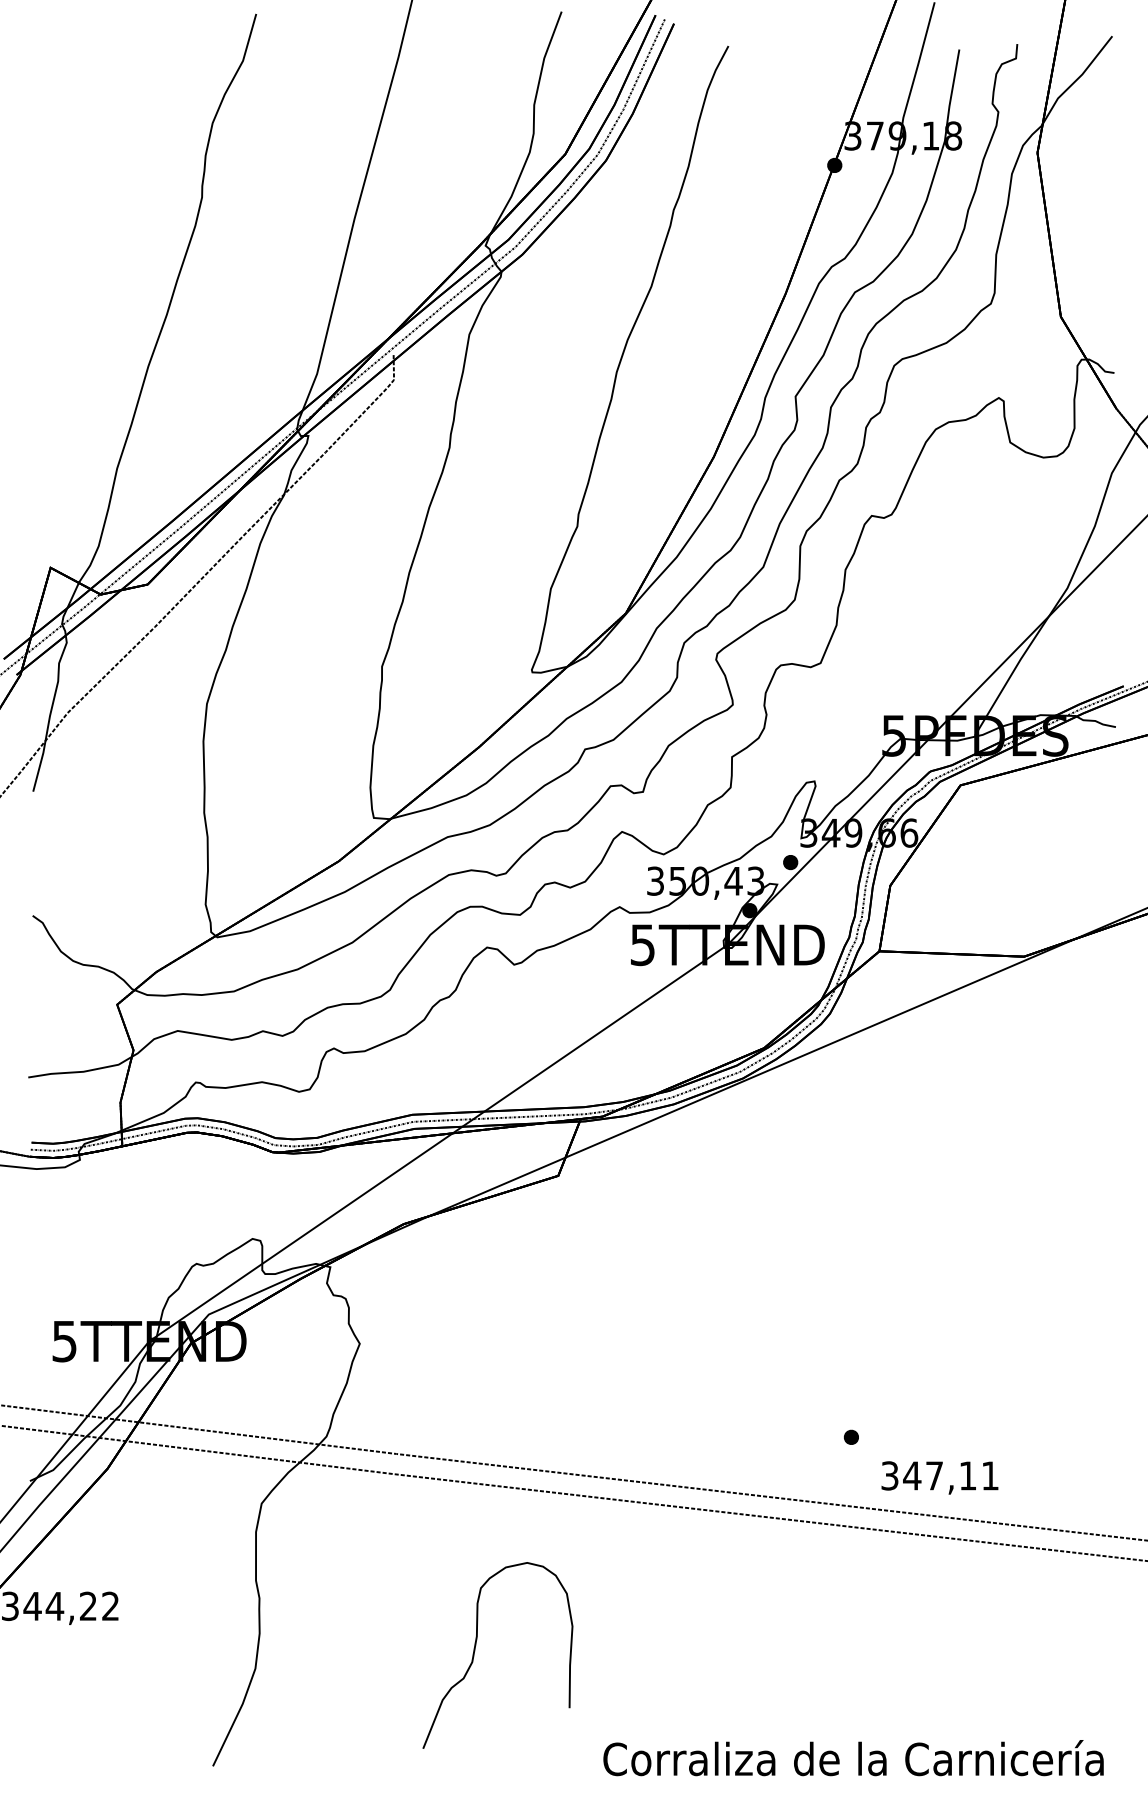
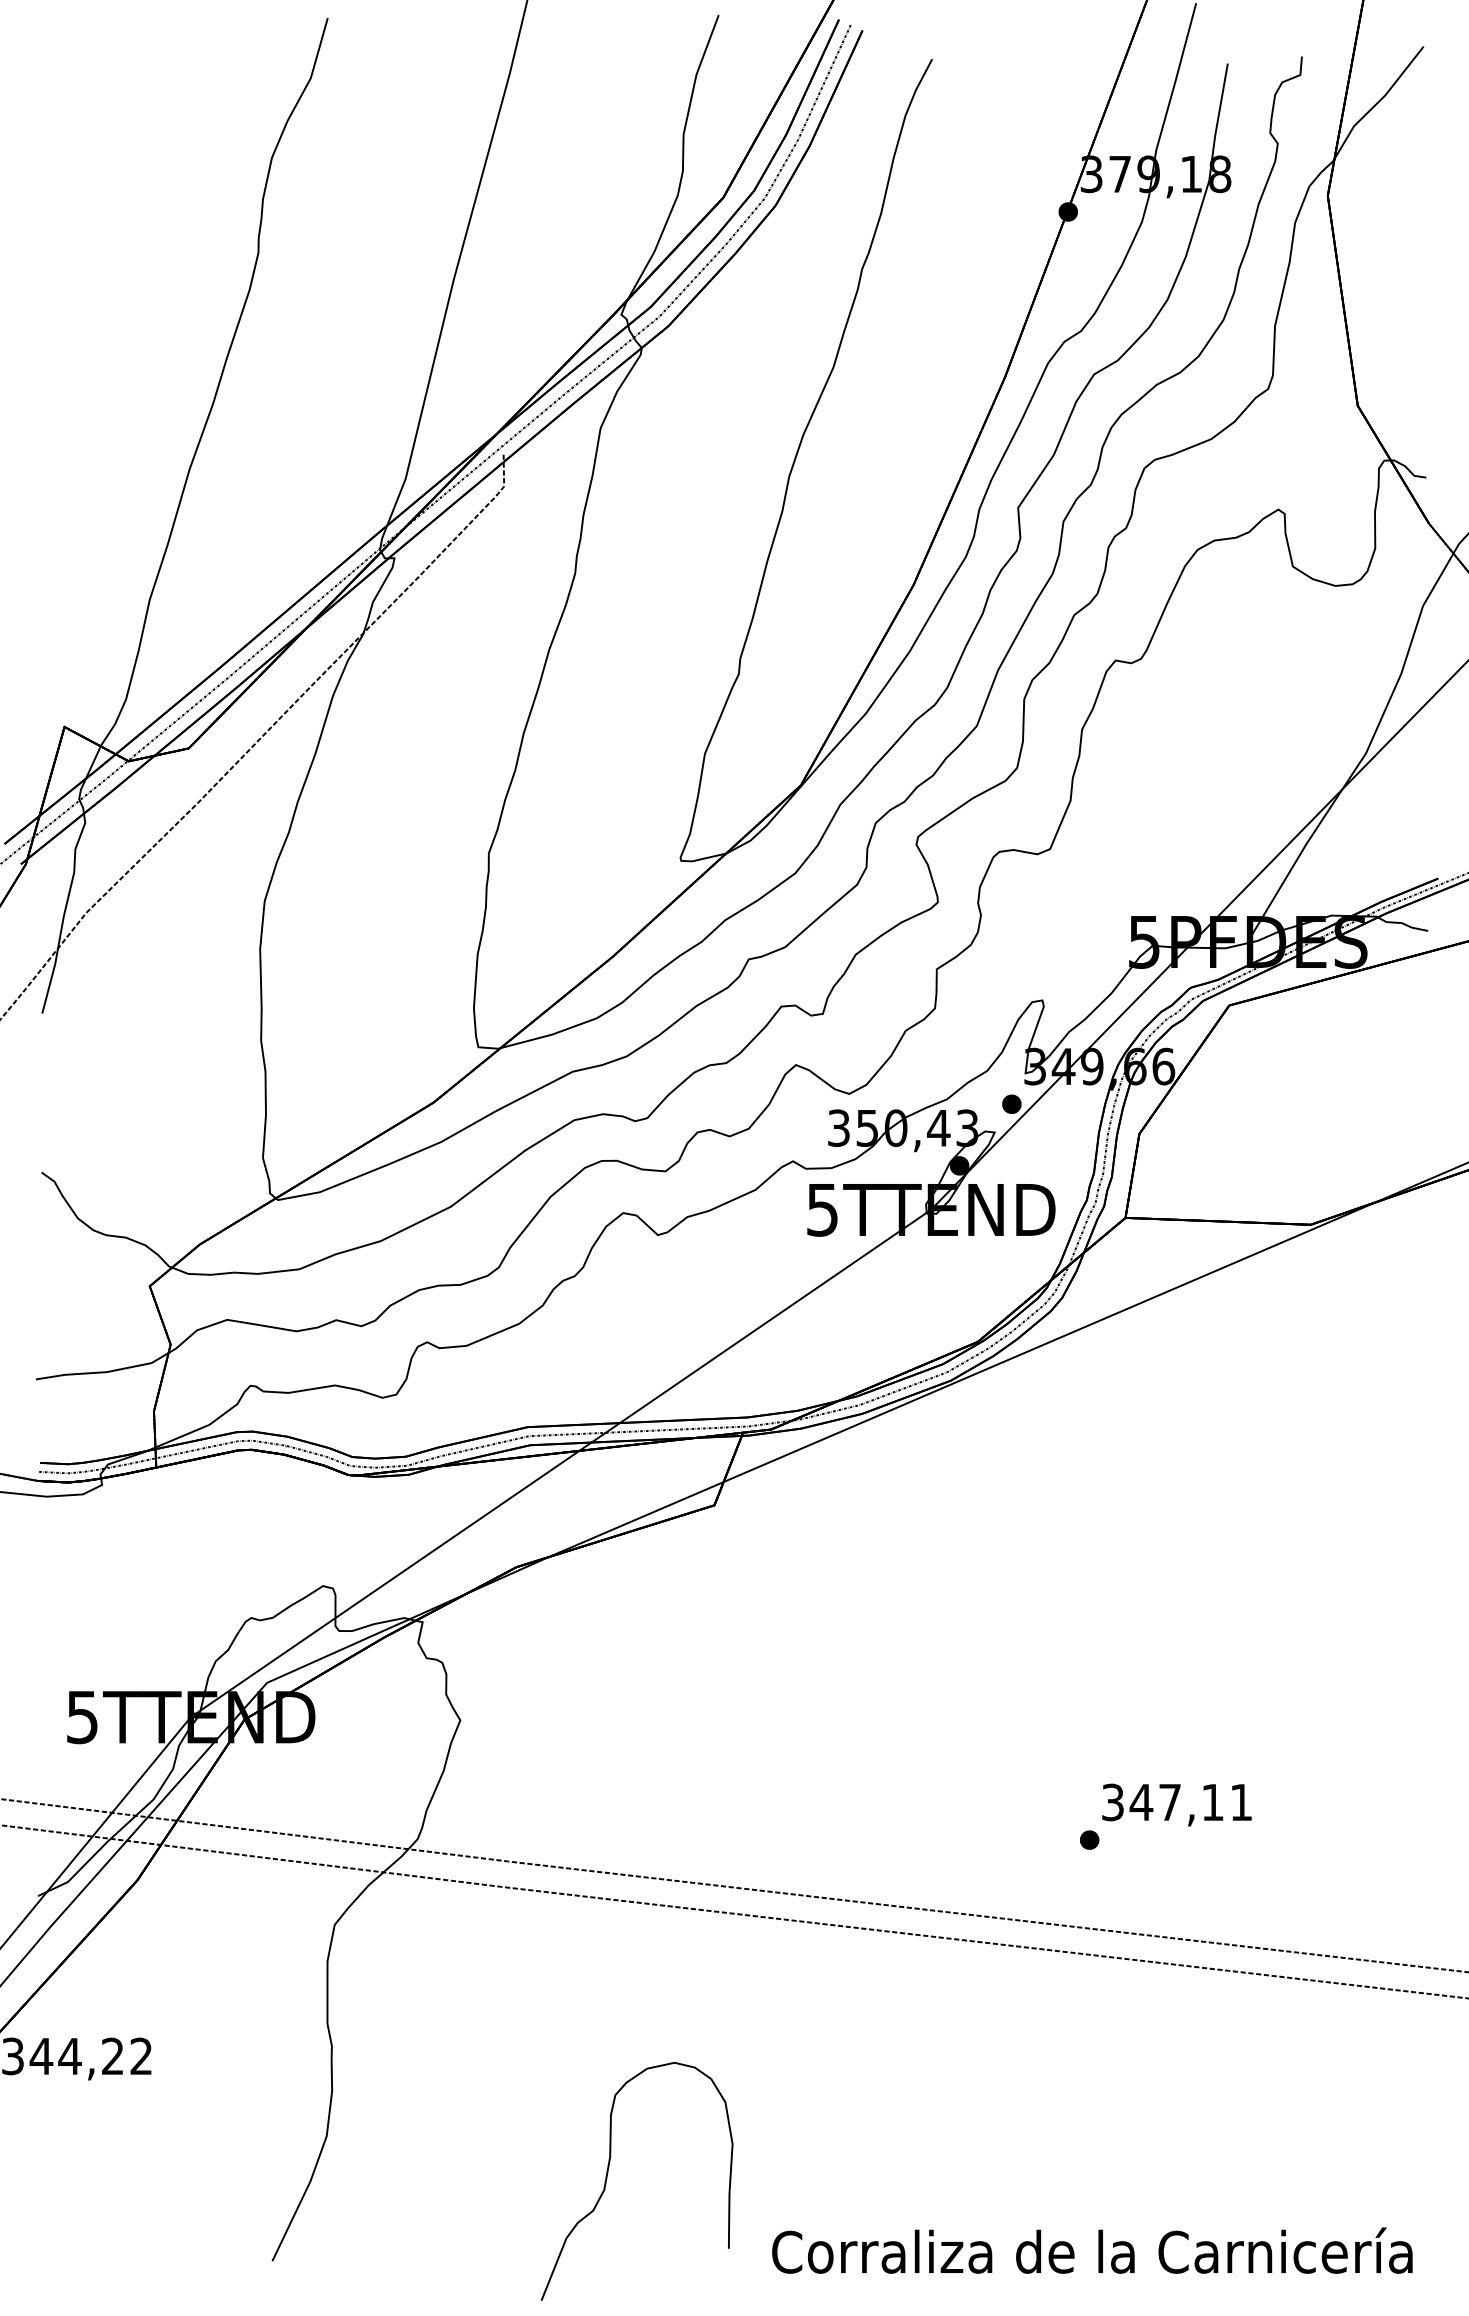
text: (939, 1477) -> (1176, 1804), moved
curve: (475, 1649) -> (608, 2173), moved

